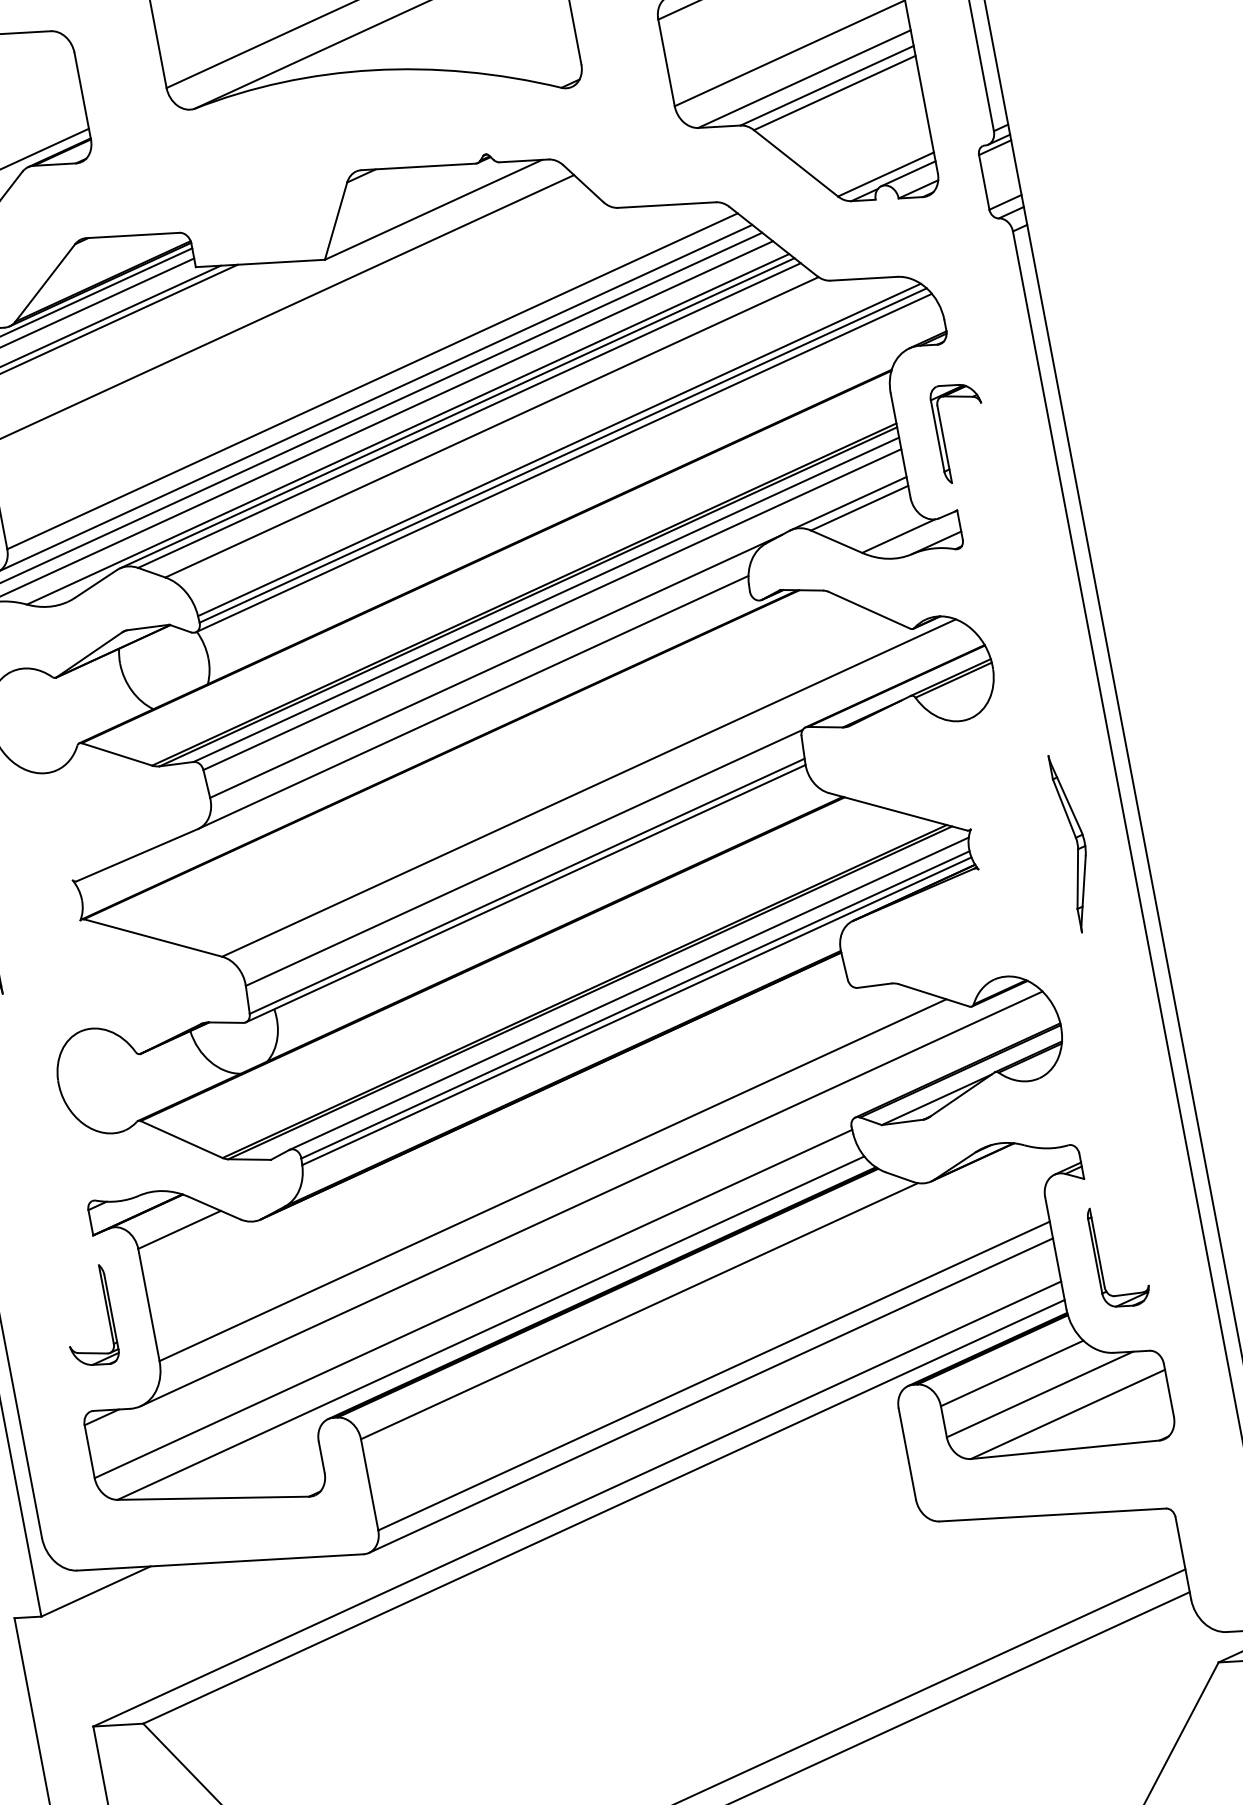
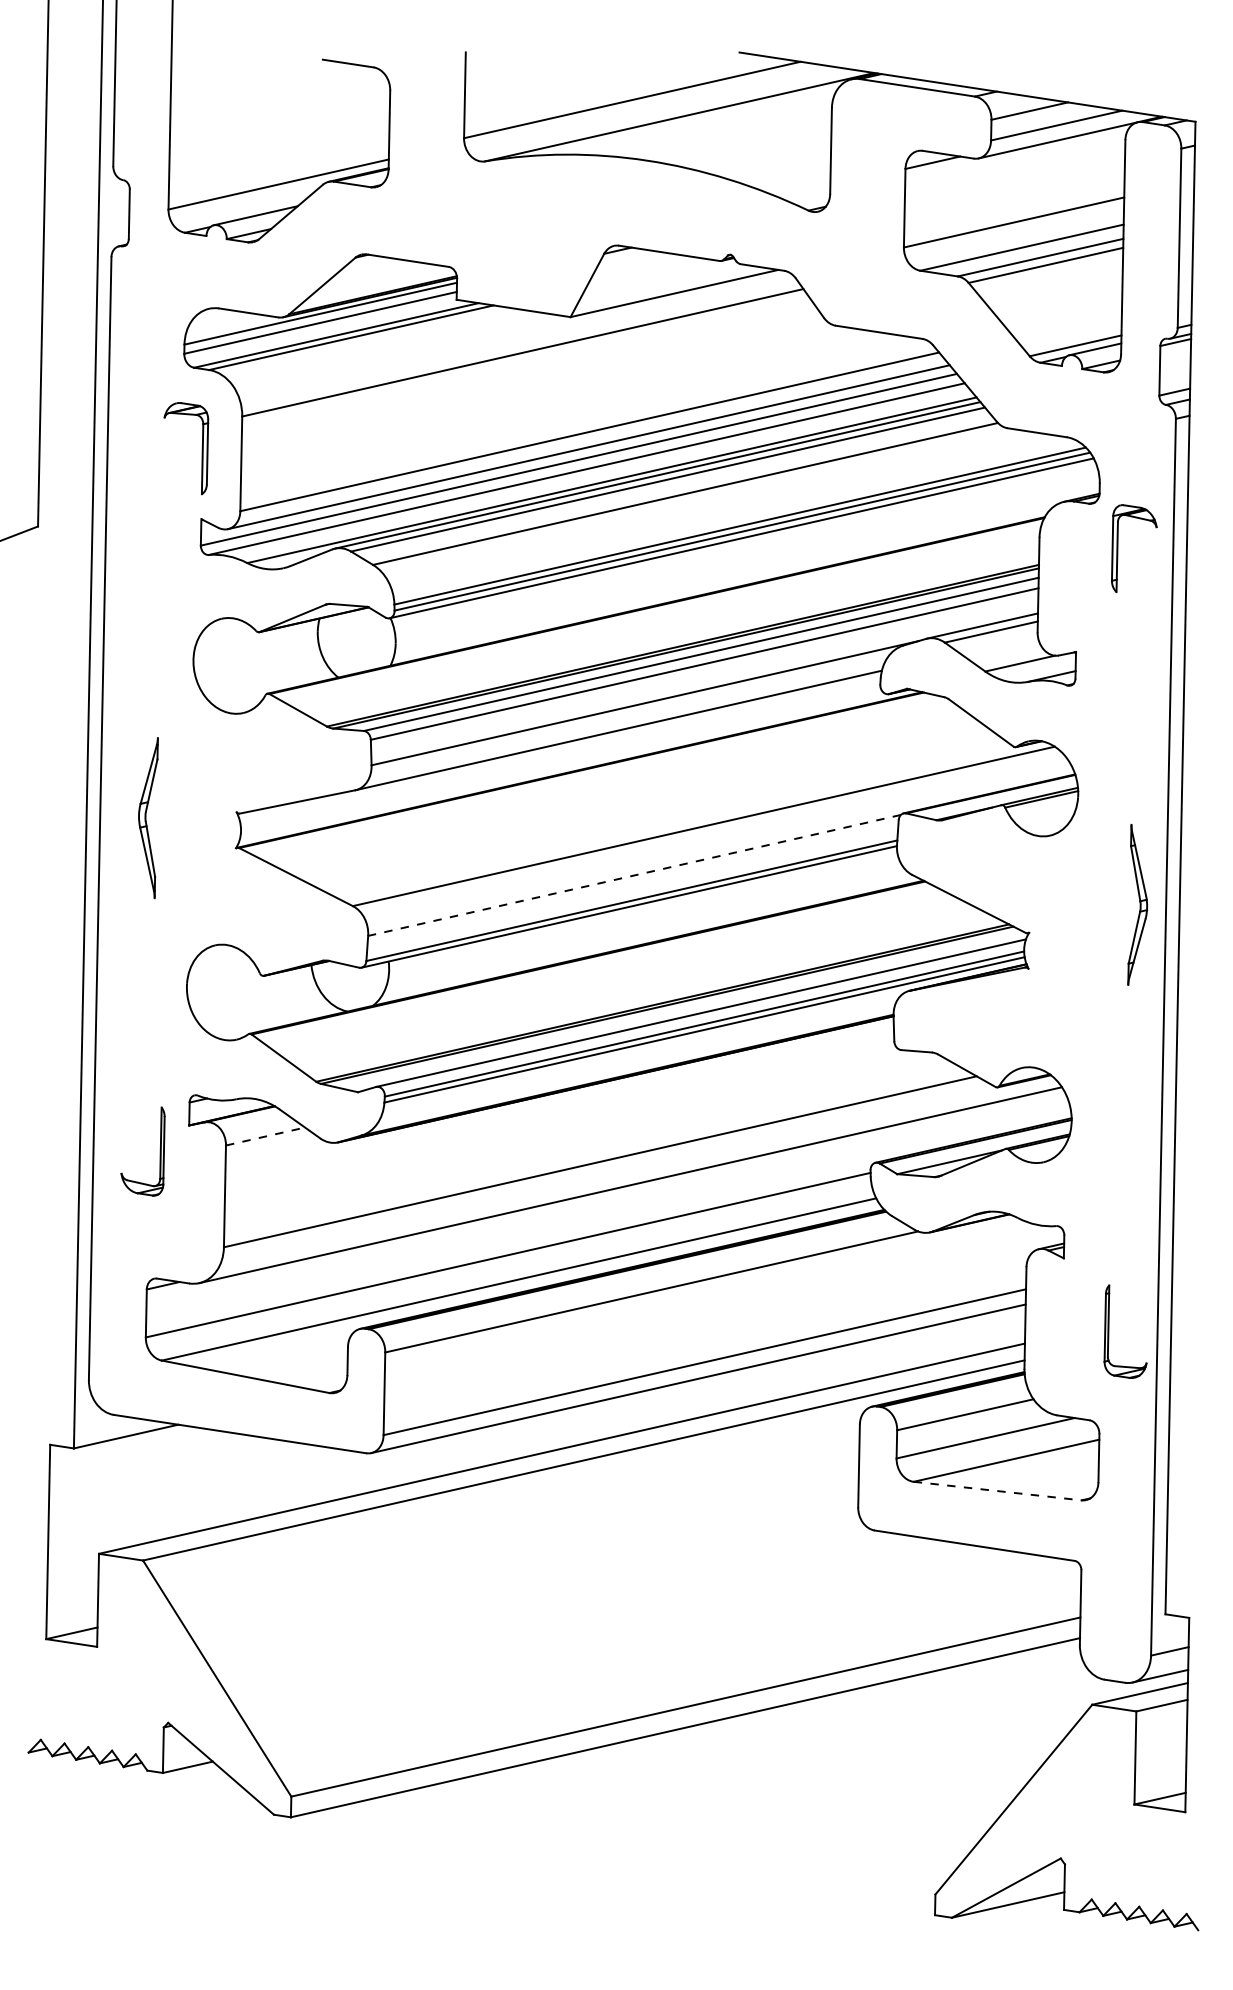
part: (944, 434) -> (1118, 548), moved
part: (1073, 841) -> (1137, 904), moved
line: (524, 857) -> (634, 875), solid -> dashed
line: (179, 1229) -> (265, 1136), solid -> dashed
part: (1100, 1259) -> (1109, 1331), moved
part: (106, 1314) -> (159, 1151), moved
line: (1066, 1450) -> (998, 1491), solid -> dashed

